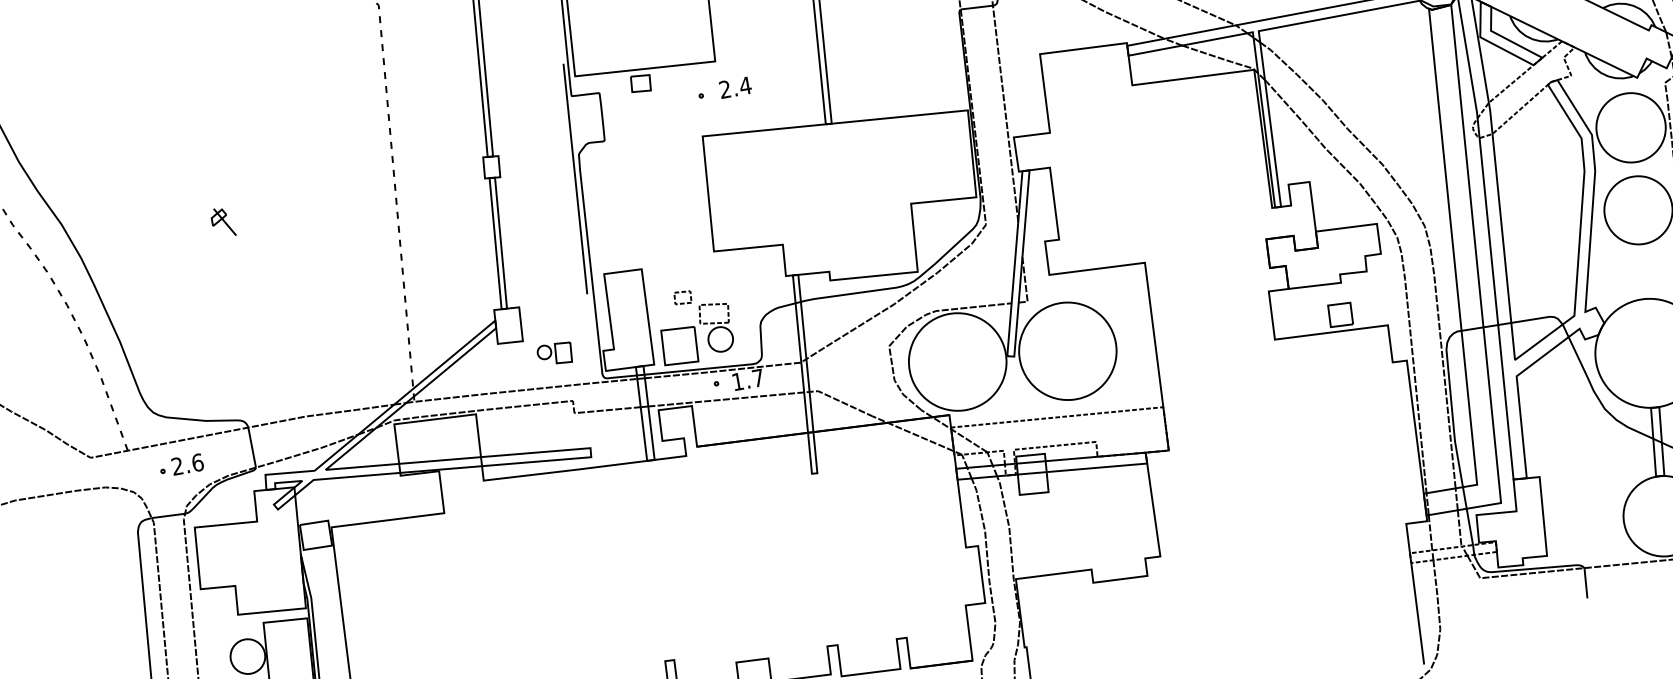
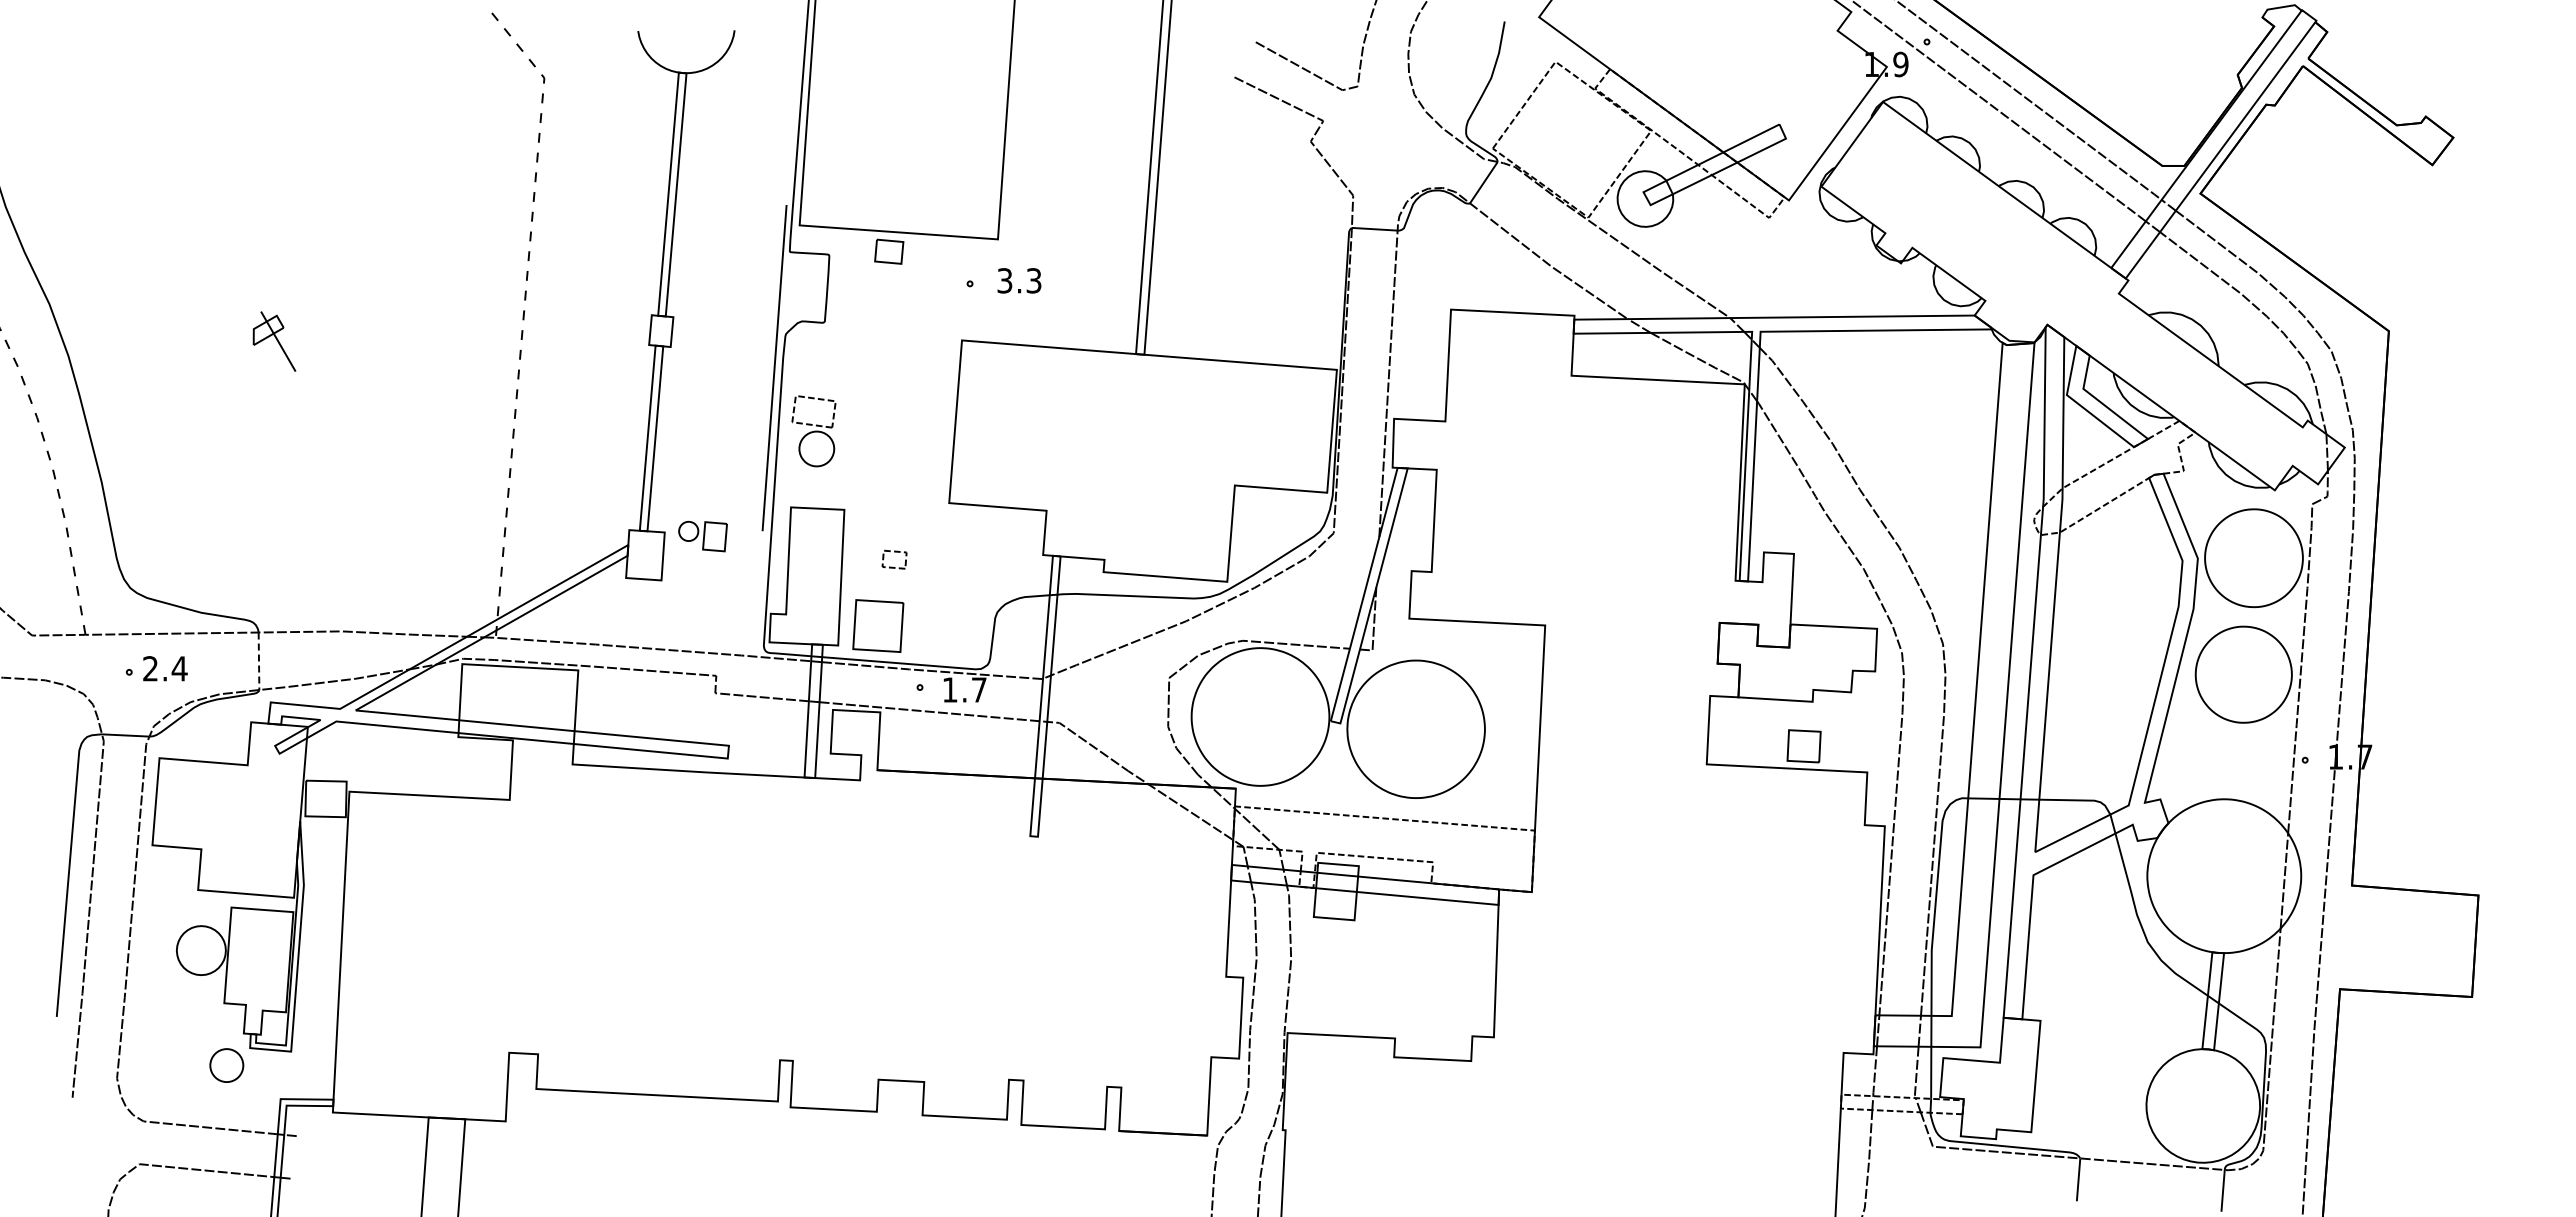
text: (735, 87) -> (1019, 280), 2.4 -> 3.3
part: (222, 222) -> (273, 340), size x1.4
part: (716, 327) -> (813, 431), moved
part: (554, 354) -> (702, 536), moved
line: (252, 447) -> (259, 661), solid -> dashed
text: (197, 462) -> (179, 668), 2.6 -> 2.4

